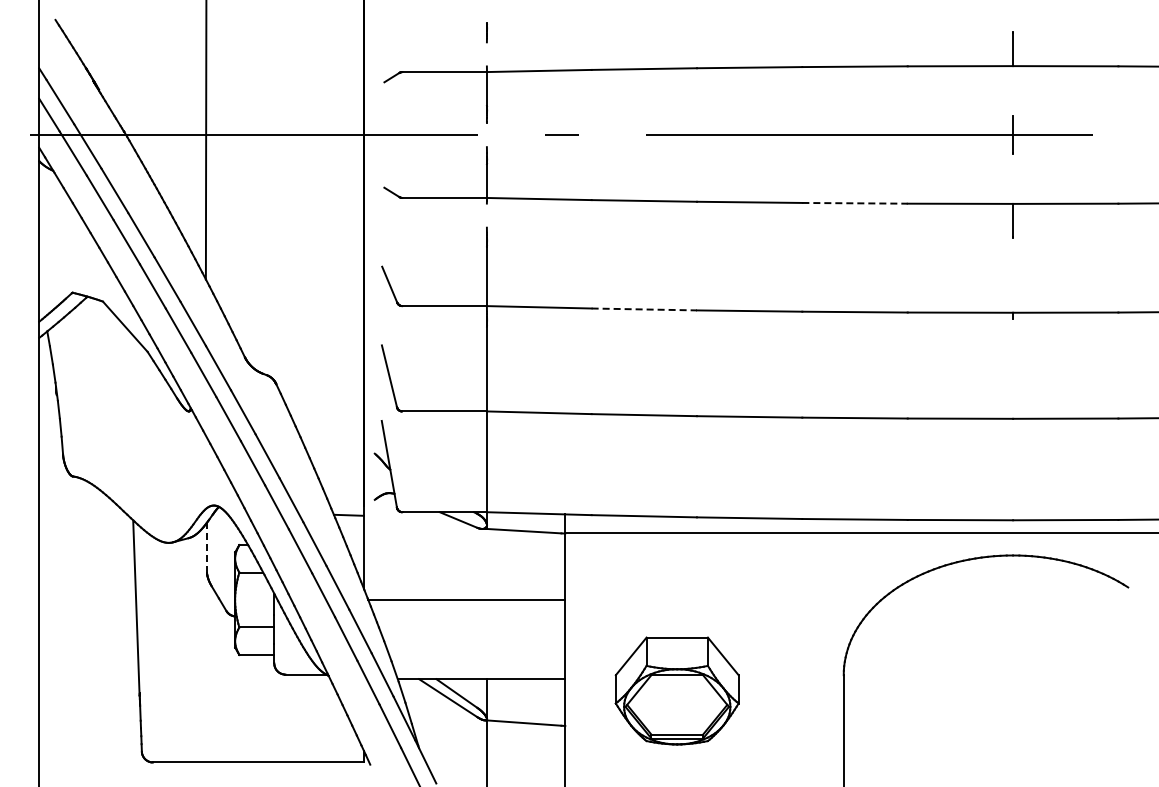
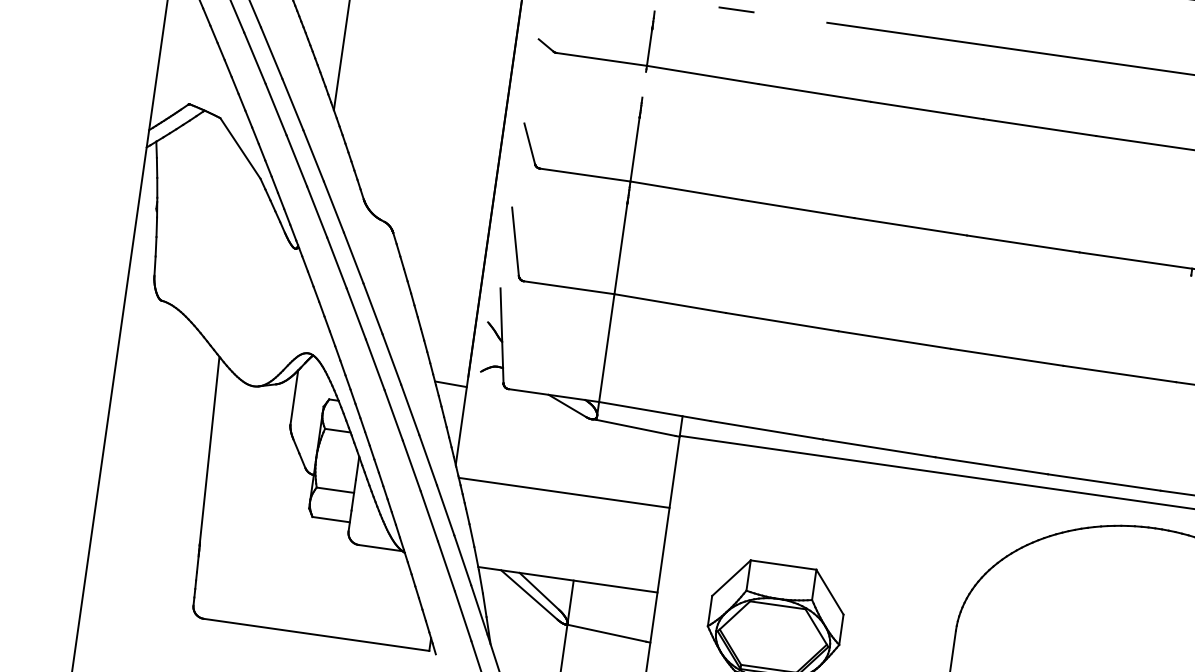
line: (855, 203) -> (1040, 127), dashed -> solid
line: (644, 309) -> (798, 209), dashed -> solid
line: (207, 547) -> (294, 397), dashed -> solid

